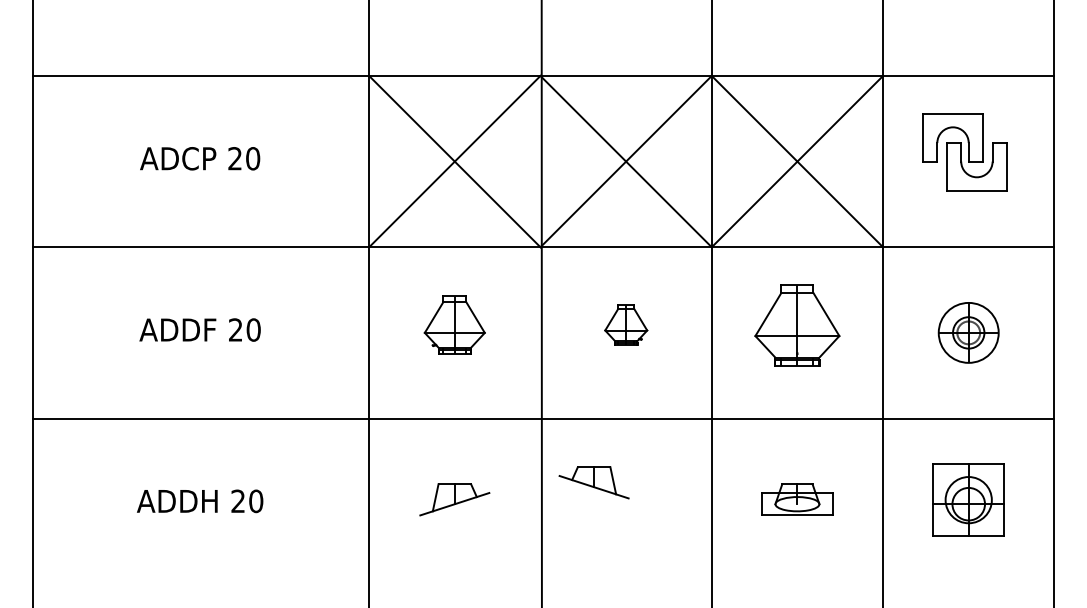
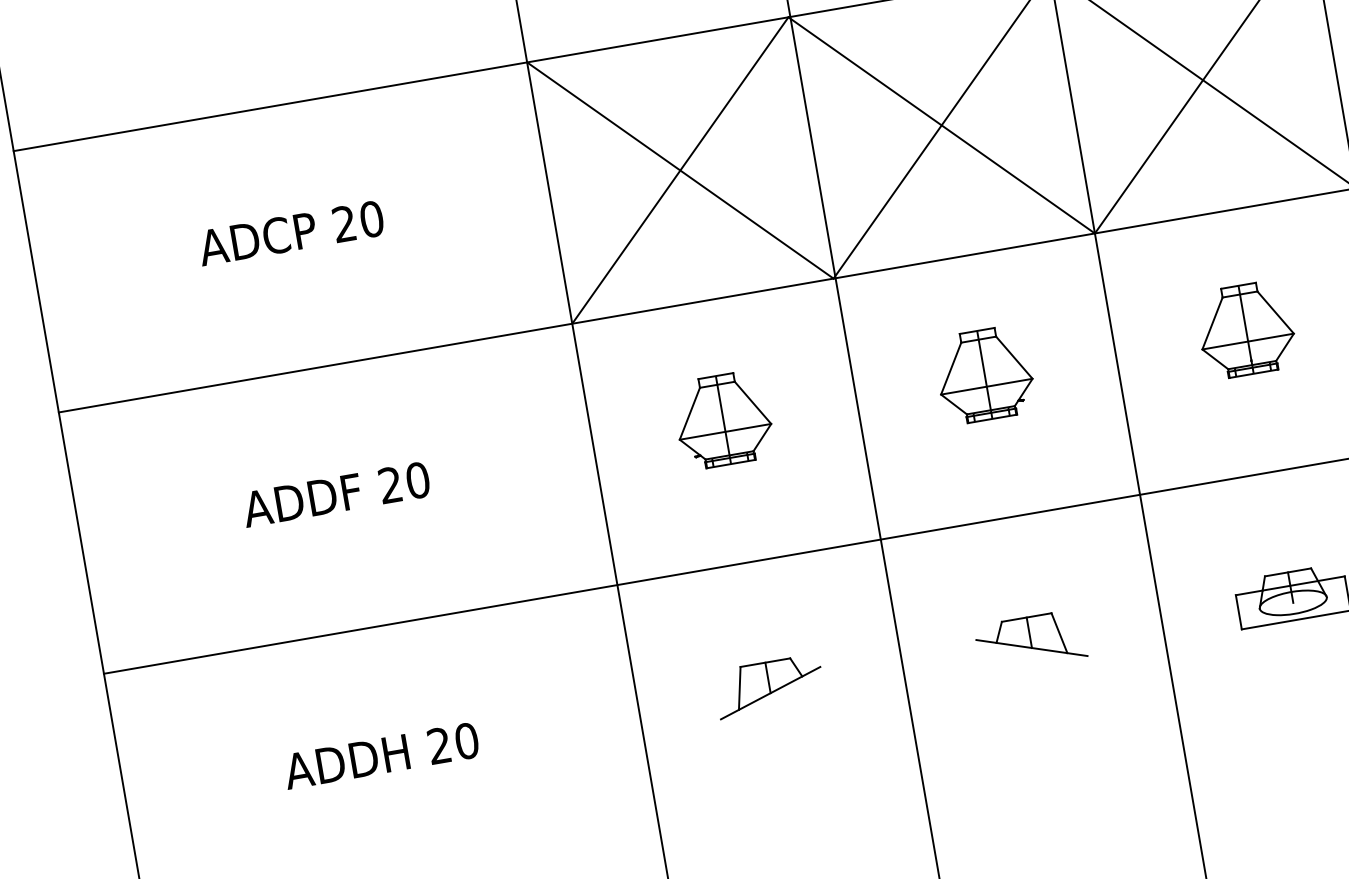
part: (626, 324) -> (985, 373), size x1.43
part: (797, 324) -> (1246, 328), size x0.71
part: (593, 482) -> (1029, 641), moved

